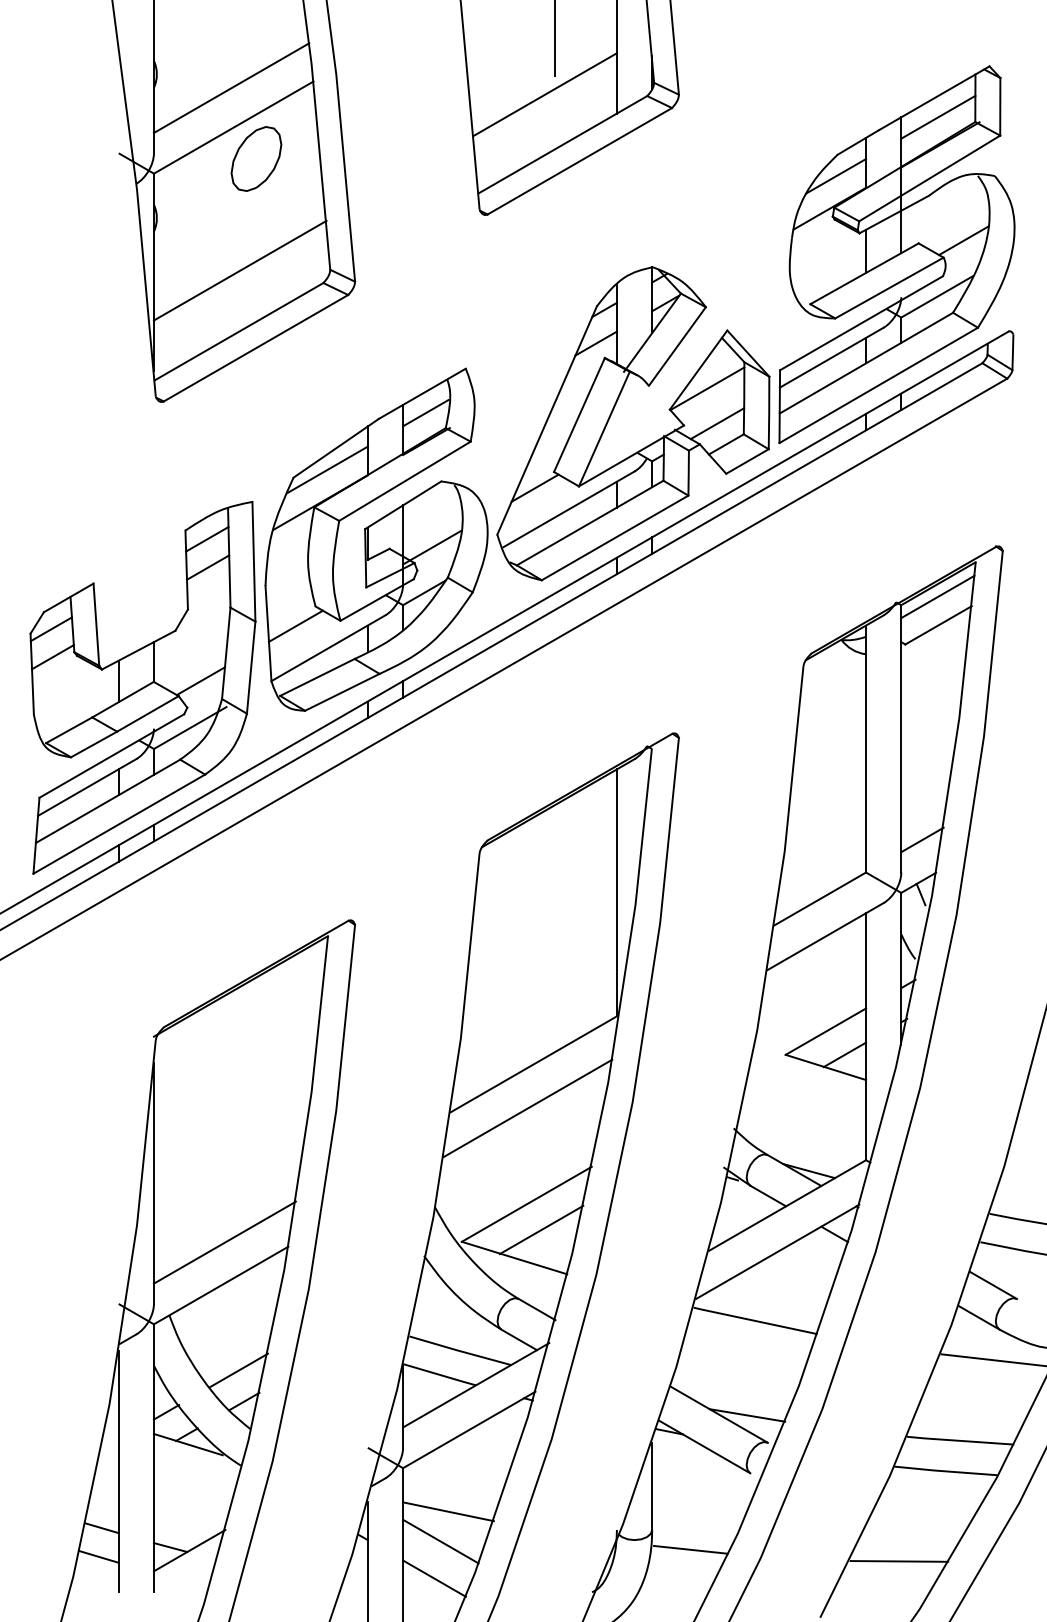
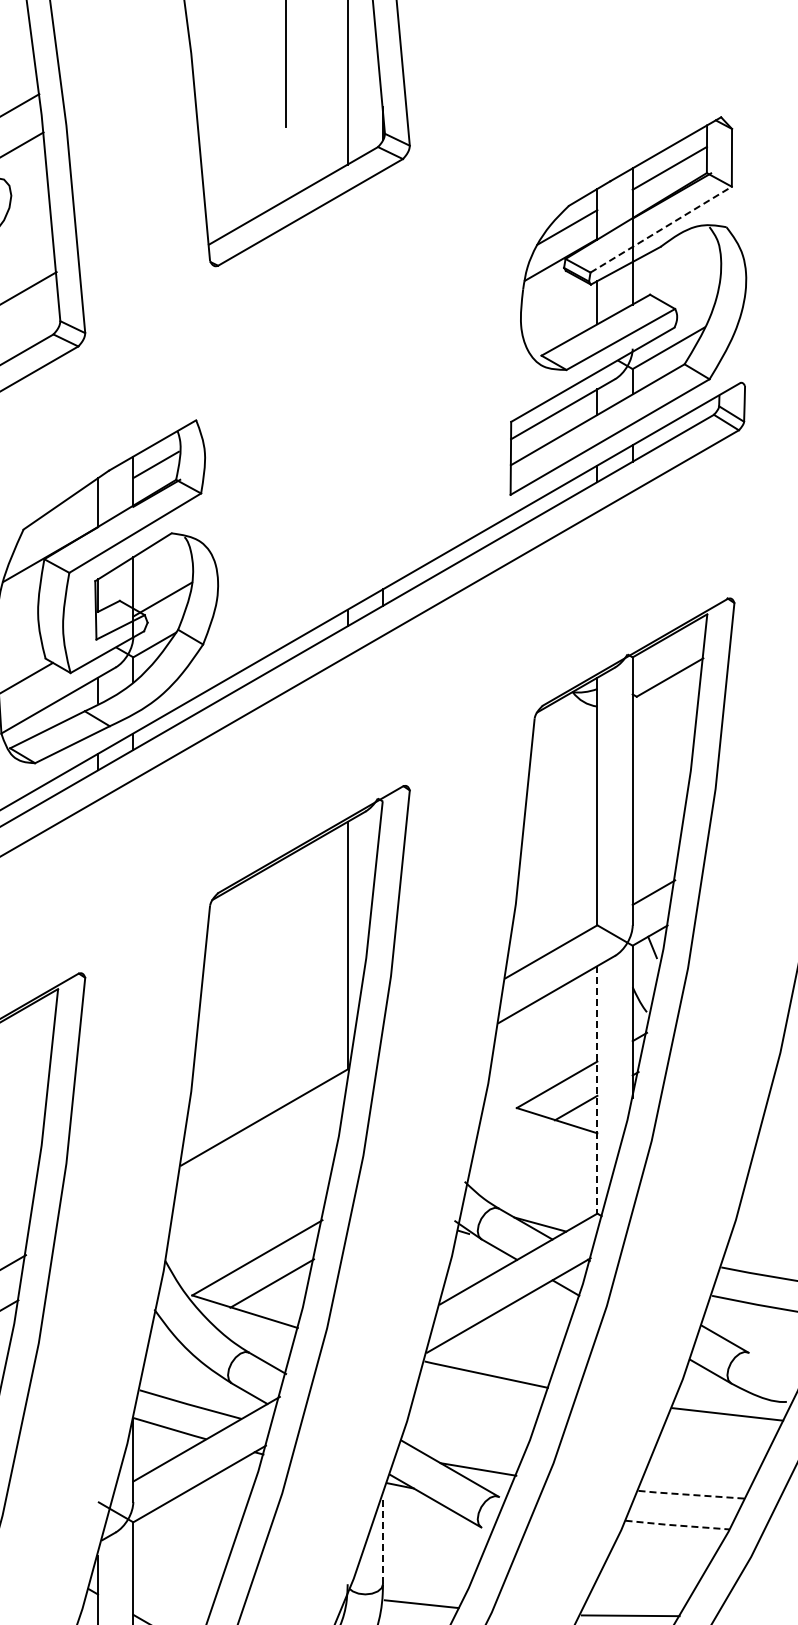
line: (544, 94) -> (275, 145), removed
line: (929, 178) -> (660, 229), solid -> dashed
line: (963, 240) -> (695, 291), removed
part: (612, 413) -> (343, 465), removed
line: (327, 469) -> (57, 521), removed
line: (937, 596) -> (668, 648), removed
line: (866, 1037) -> (597, 1090), solid -> dashed
line: (527, 1108) -> (258, 1161), removed
line: (960, 1440) -> (692, 1494), solid -> dashed
line: (945, 1471) -> (677, 1525), solid -> dashed
line: (652, 1486) -> (383, 1540), solid -> dashed
line: (448, 1511) -> (178, 1565), removed
line: (440, 1541) -> (170, 1595), removed

